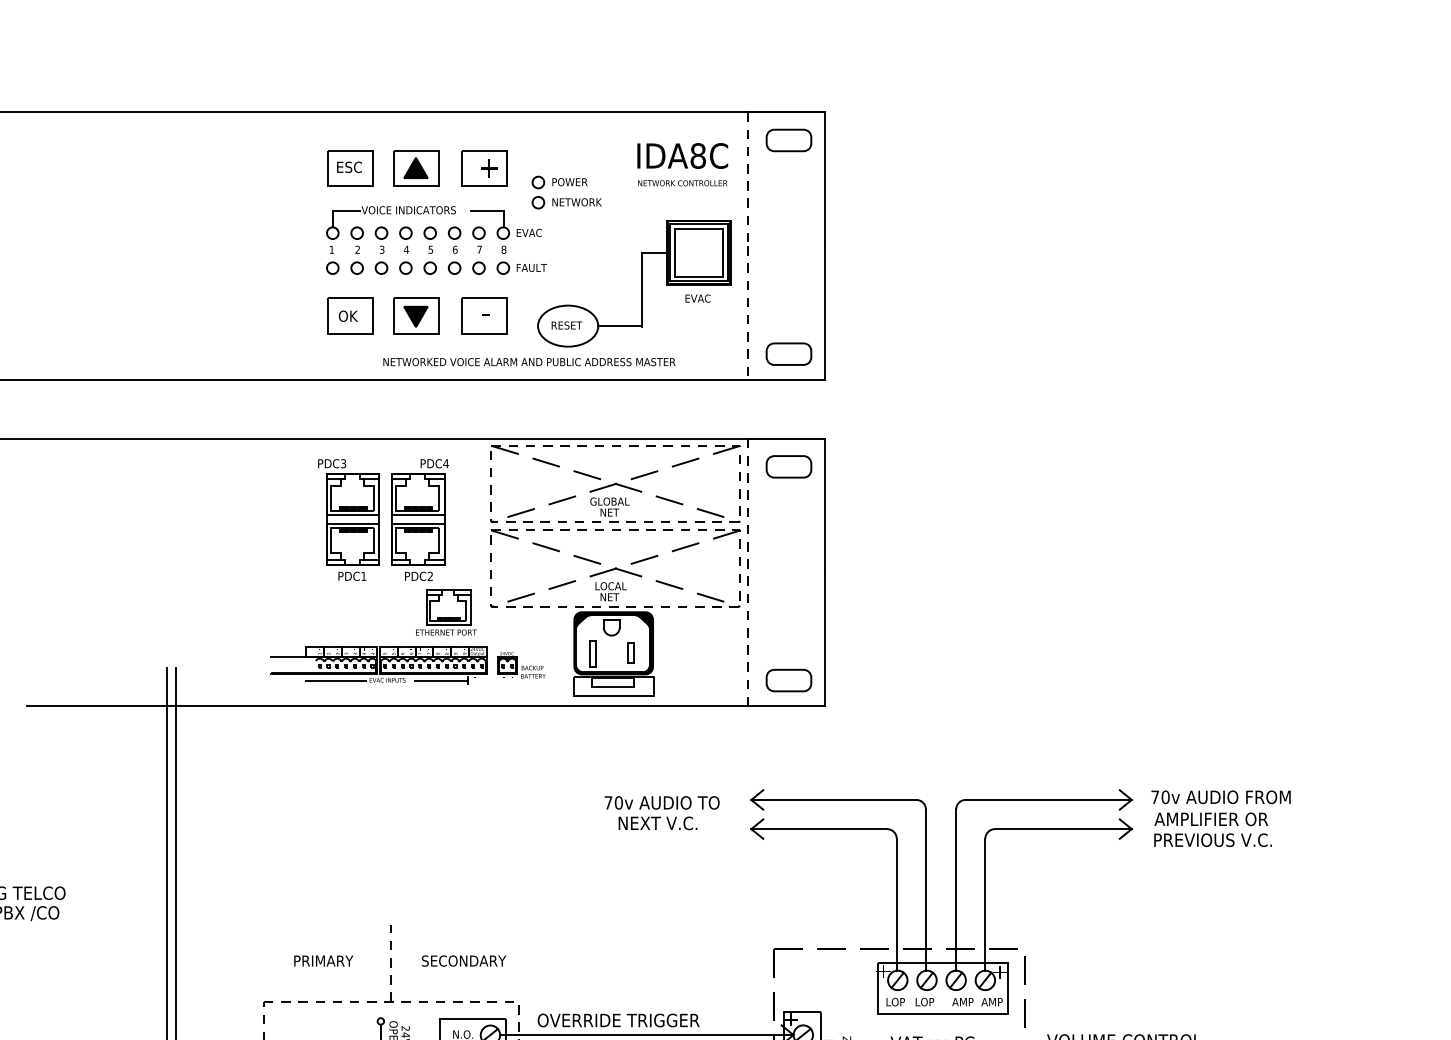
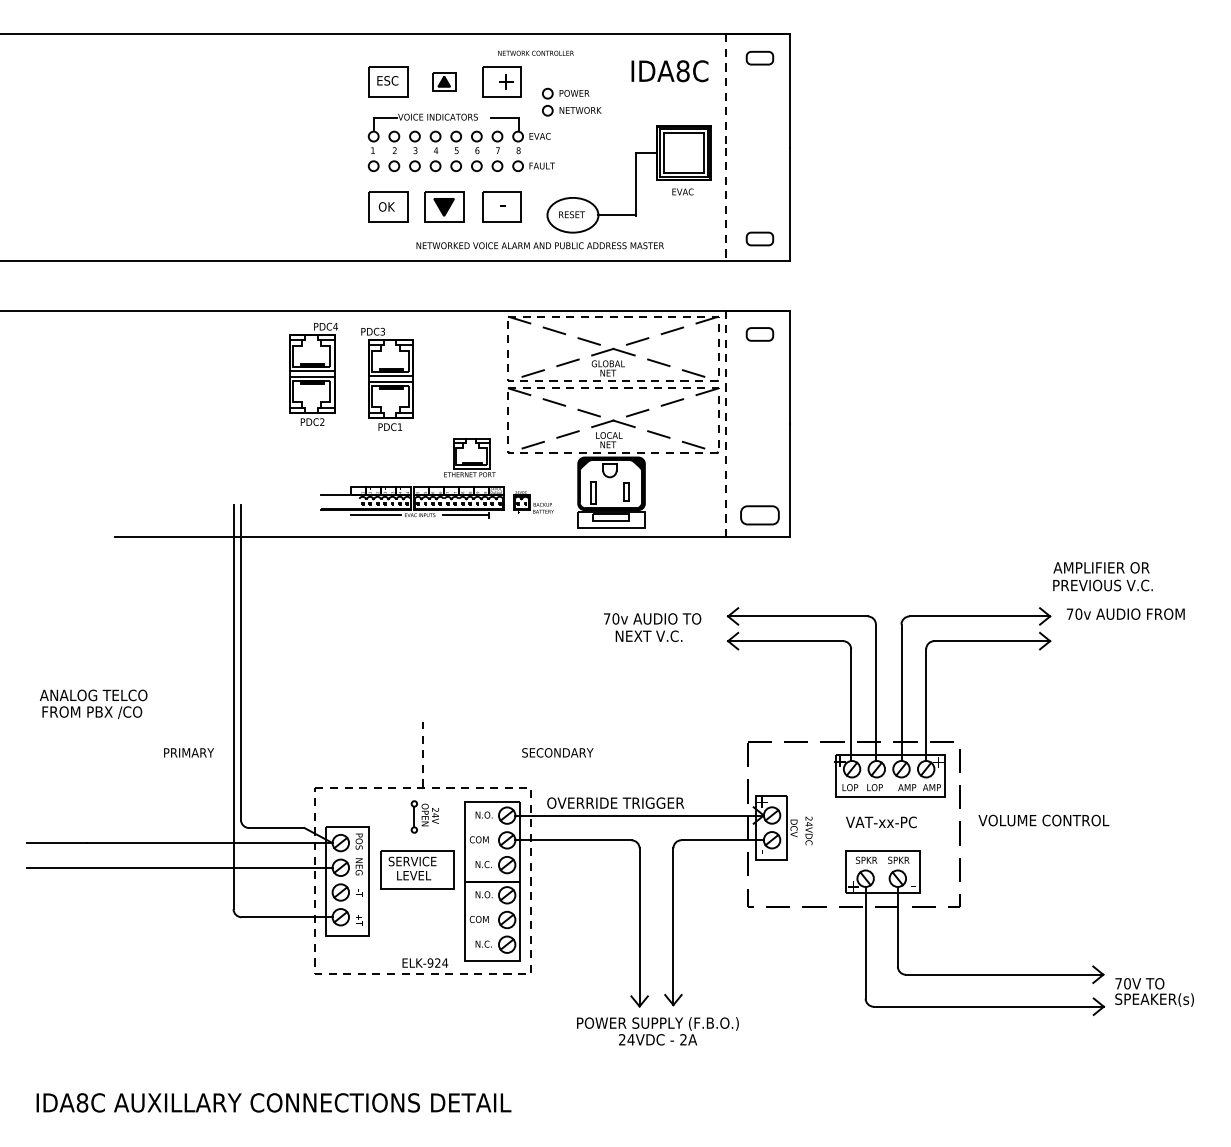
part: (788, 140) -> (759, 58), size x0.7
part: (416, 168) -> (444, 81), size x0.6
text: (682, 182) -> (535, 52), moved
part: (788, 353) -> (759, 238), size x0.7
part: (788, 466) -> (759, 334), size x0.7
part: (419, 518) -> (313, 373), moved
text: (1212, 829) -> (1102, 576), moved
text: (323, 960) -> (188, 752), moved
text: (463, 960) -> (557, 752), moved

